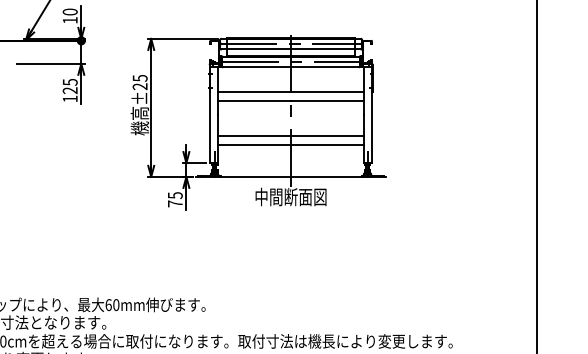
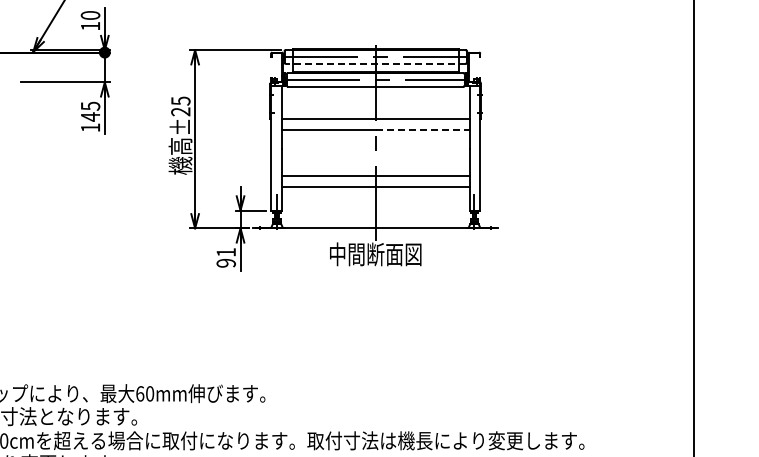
line: (290, 49) -> (375, 63), solid -> dashed
text: (70, 90) -> (90, 116), 125 -> 145
line: (327, 100) -> (422, 129), solid -> dashed
text: (175, 199) -> (226, 257), 75 -> 91

